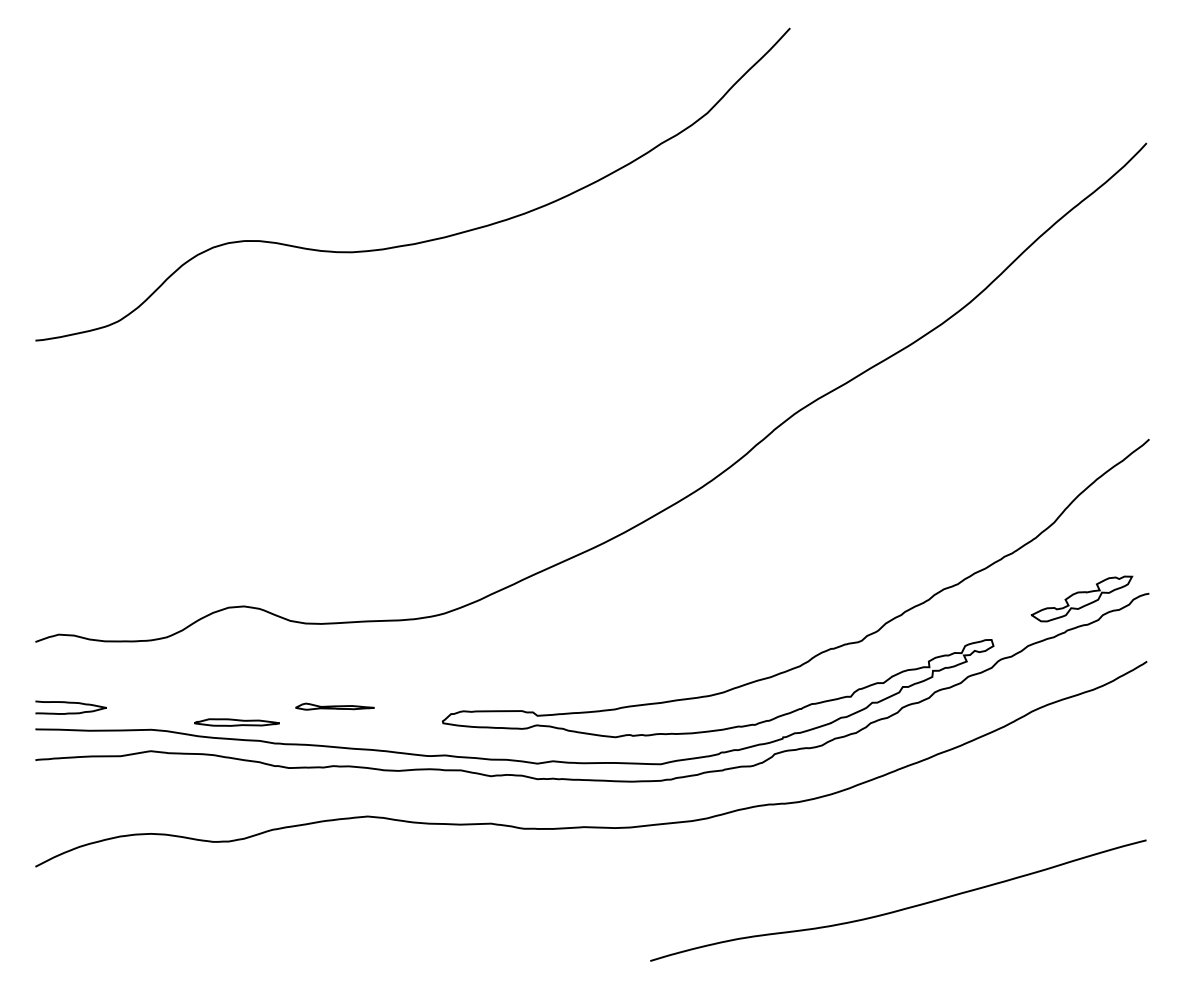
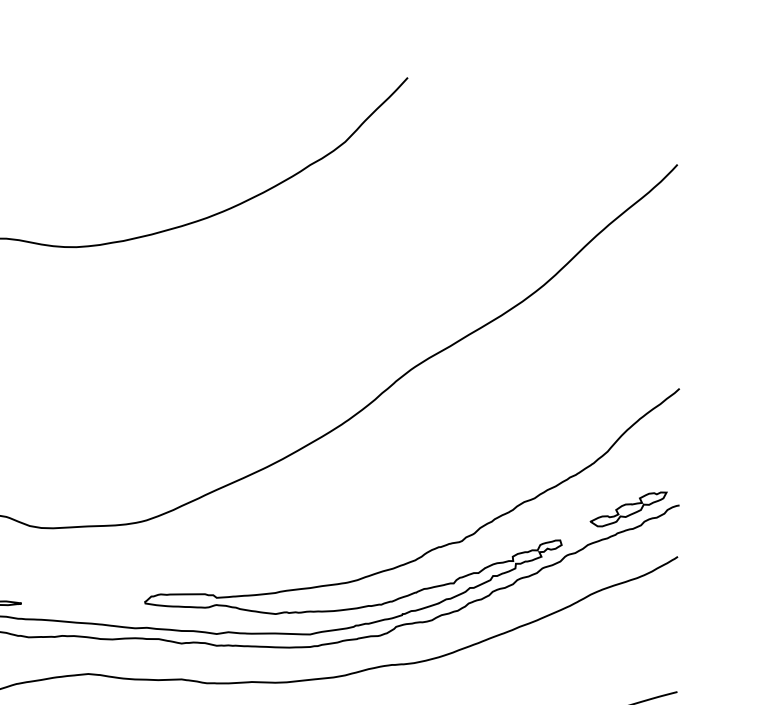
part: (334, 706) -> (63, 590), removed

